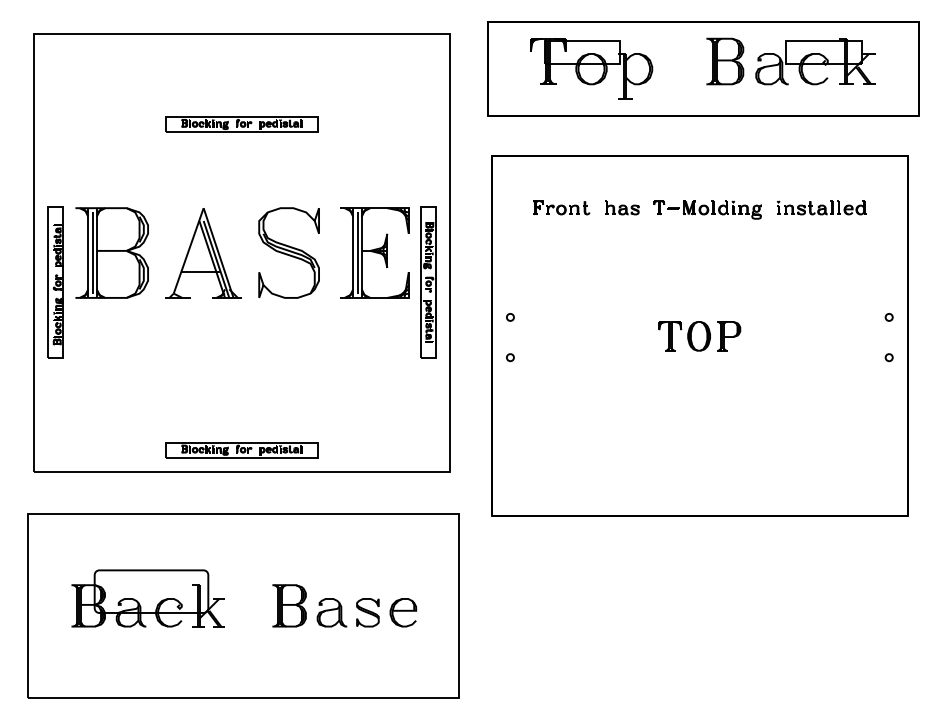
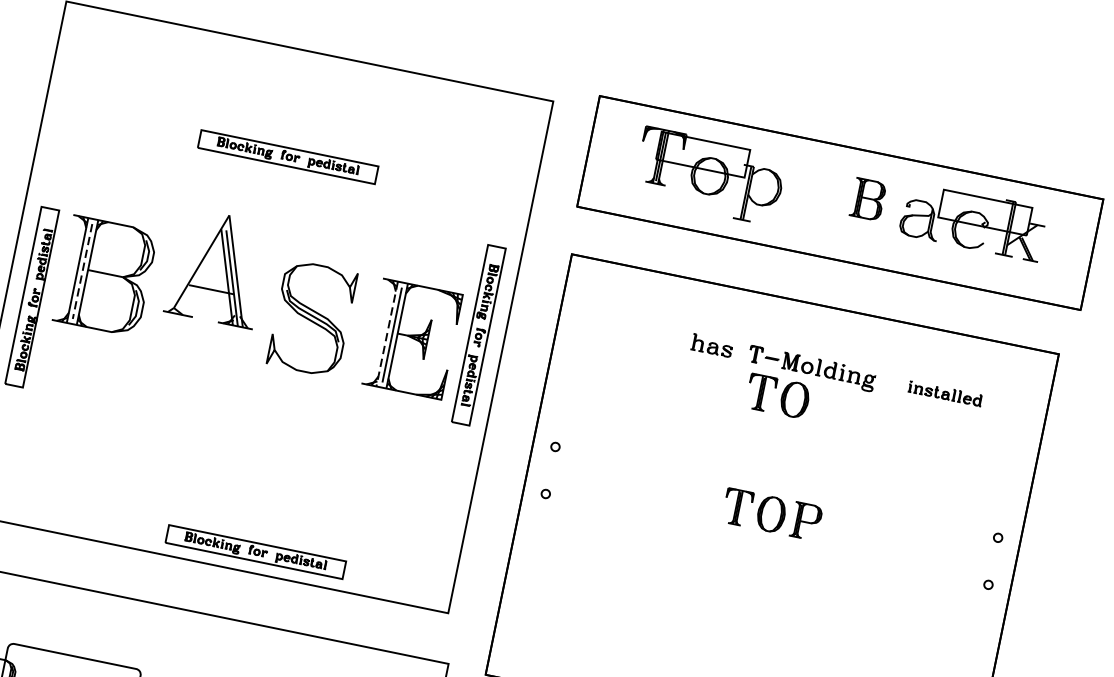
part: (725, 61) -> (868, 199), size x0.7
part: (561, 207) -> (641, 330), removed
part: (821, 207) -> (945, 393), size x0.7
part: (684, 238) -> (777, 396), added
line: (92, 253) -> (82, 272), solid -> dashed
part: (203, 253) -> (218, 268), moved
line: (353, 253) -> (387, 334), solid -> dashed
part: (428, 282) -> (478, 335), moved
part: (241, 450) -> (255, 552), moved

